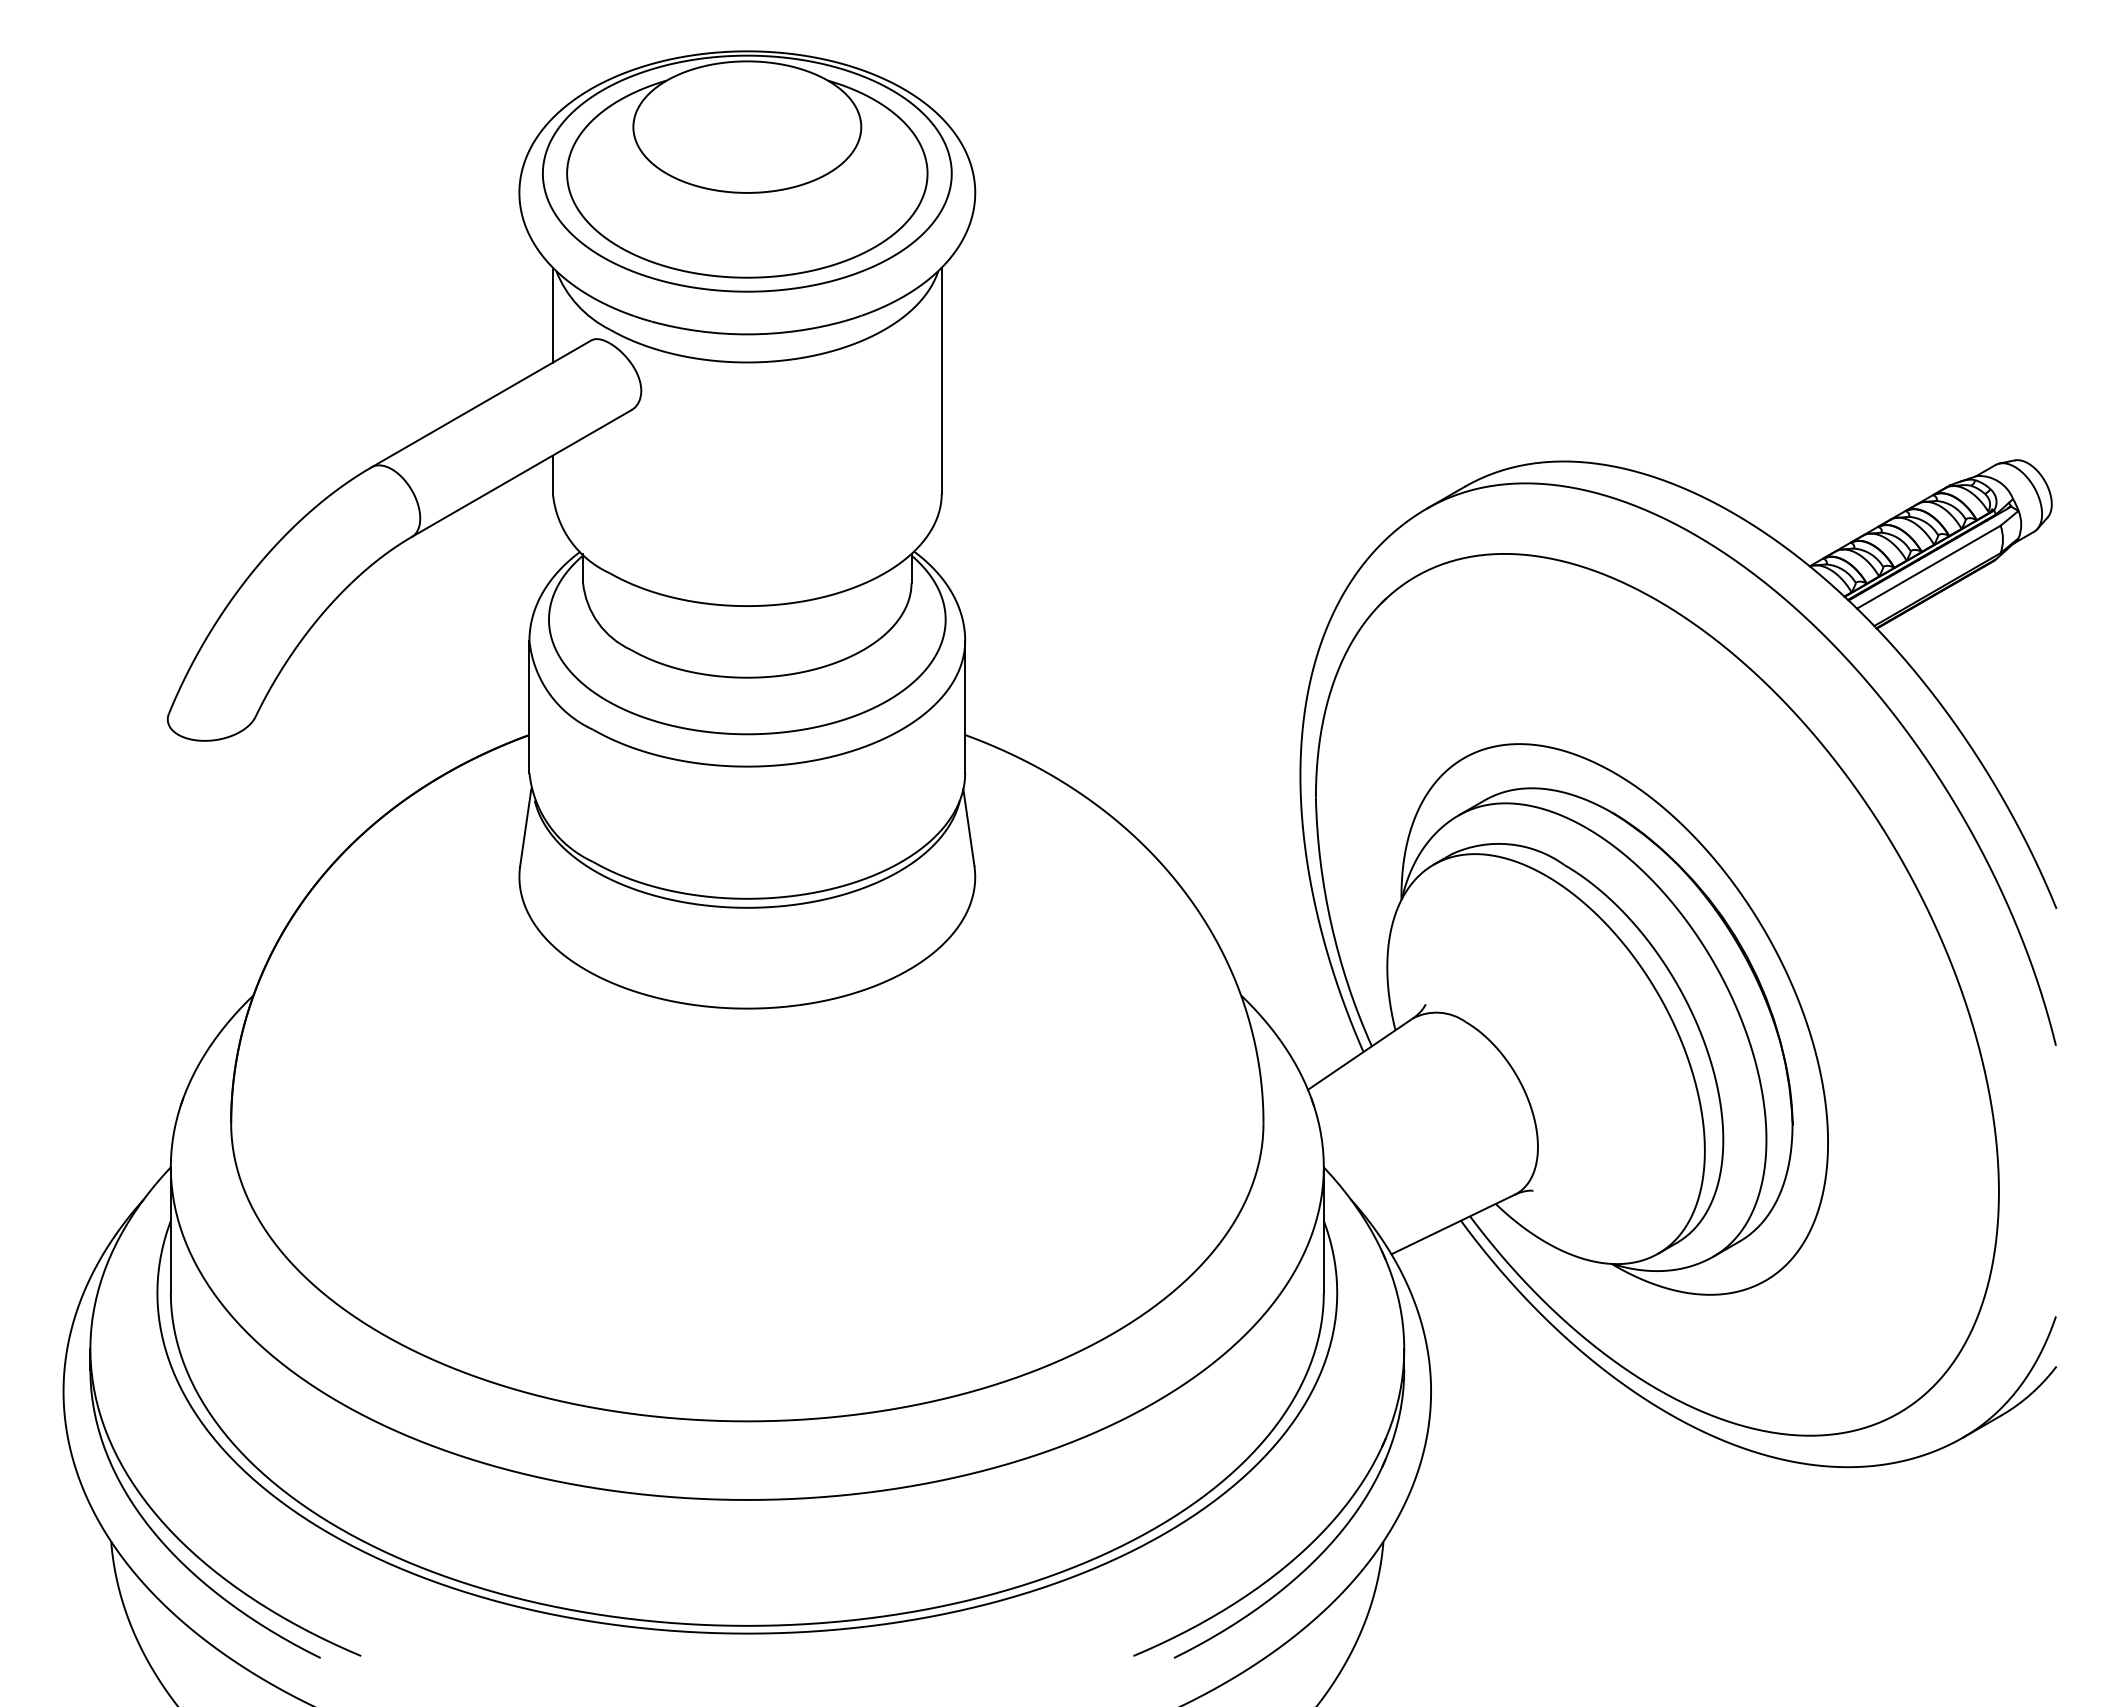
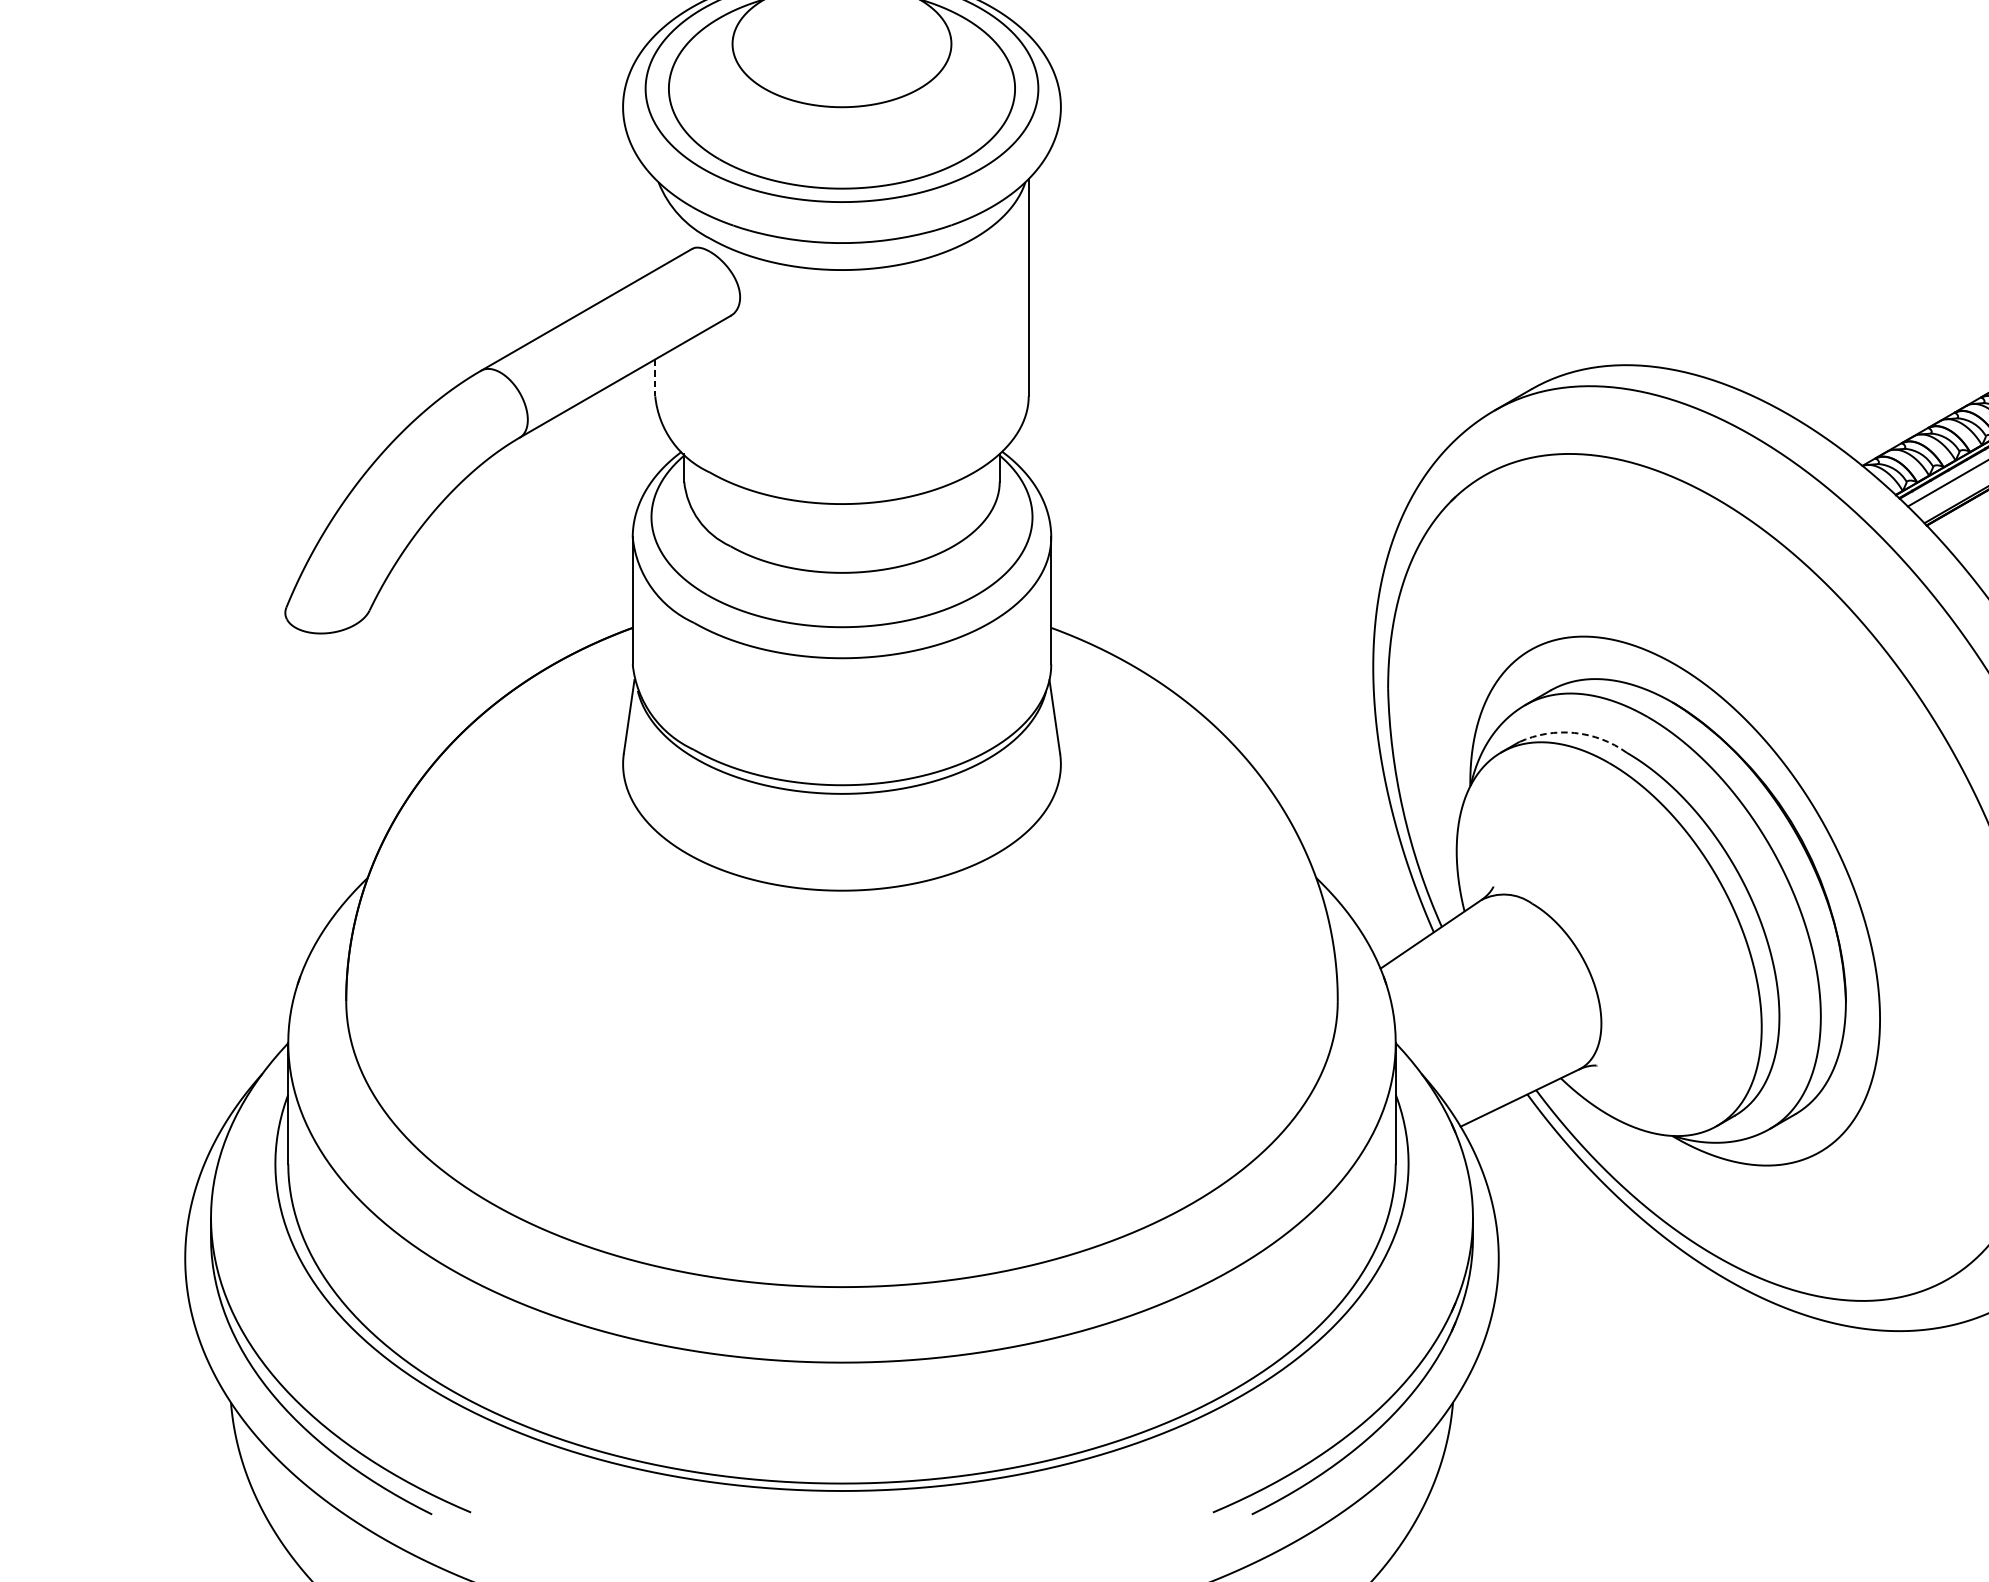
line: (552, 314) -> (654, 223), removed
line: (552, 475) -> (654, 378), solid -> dashed
arc: (1509, 844) -> (1574, 733), solid -> dashed

